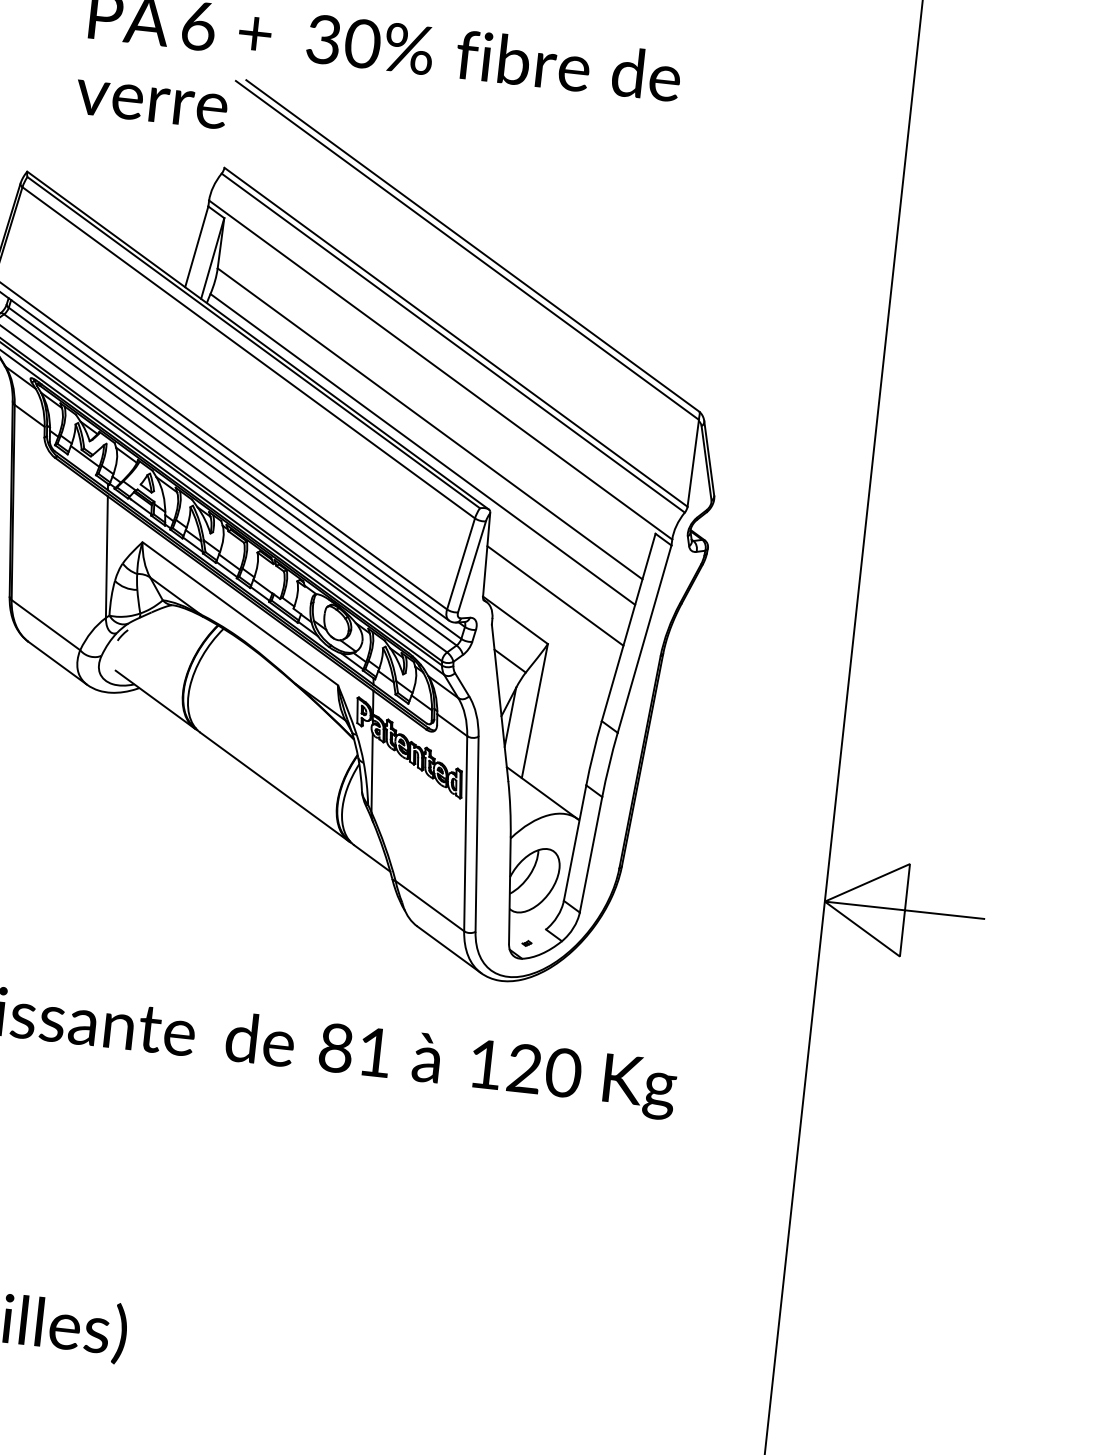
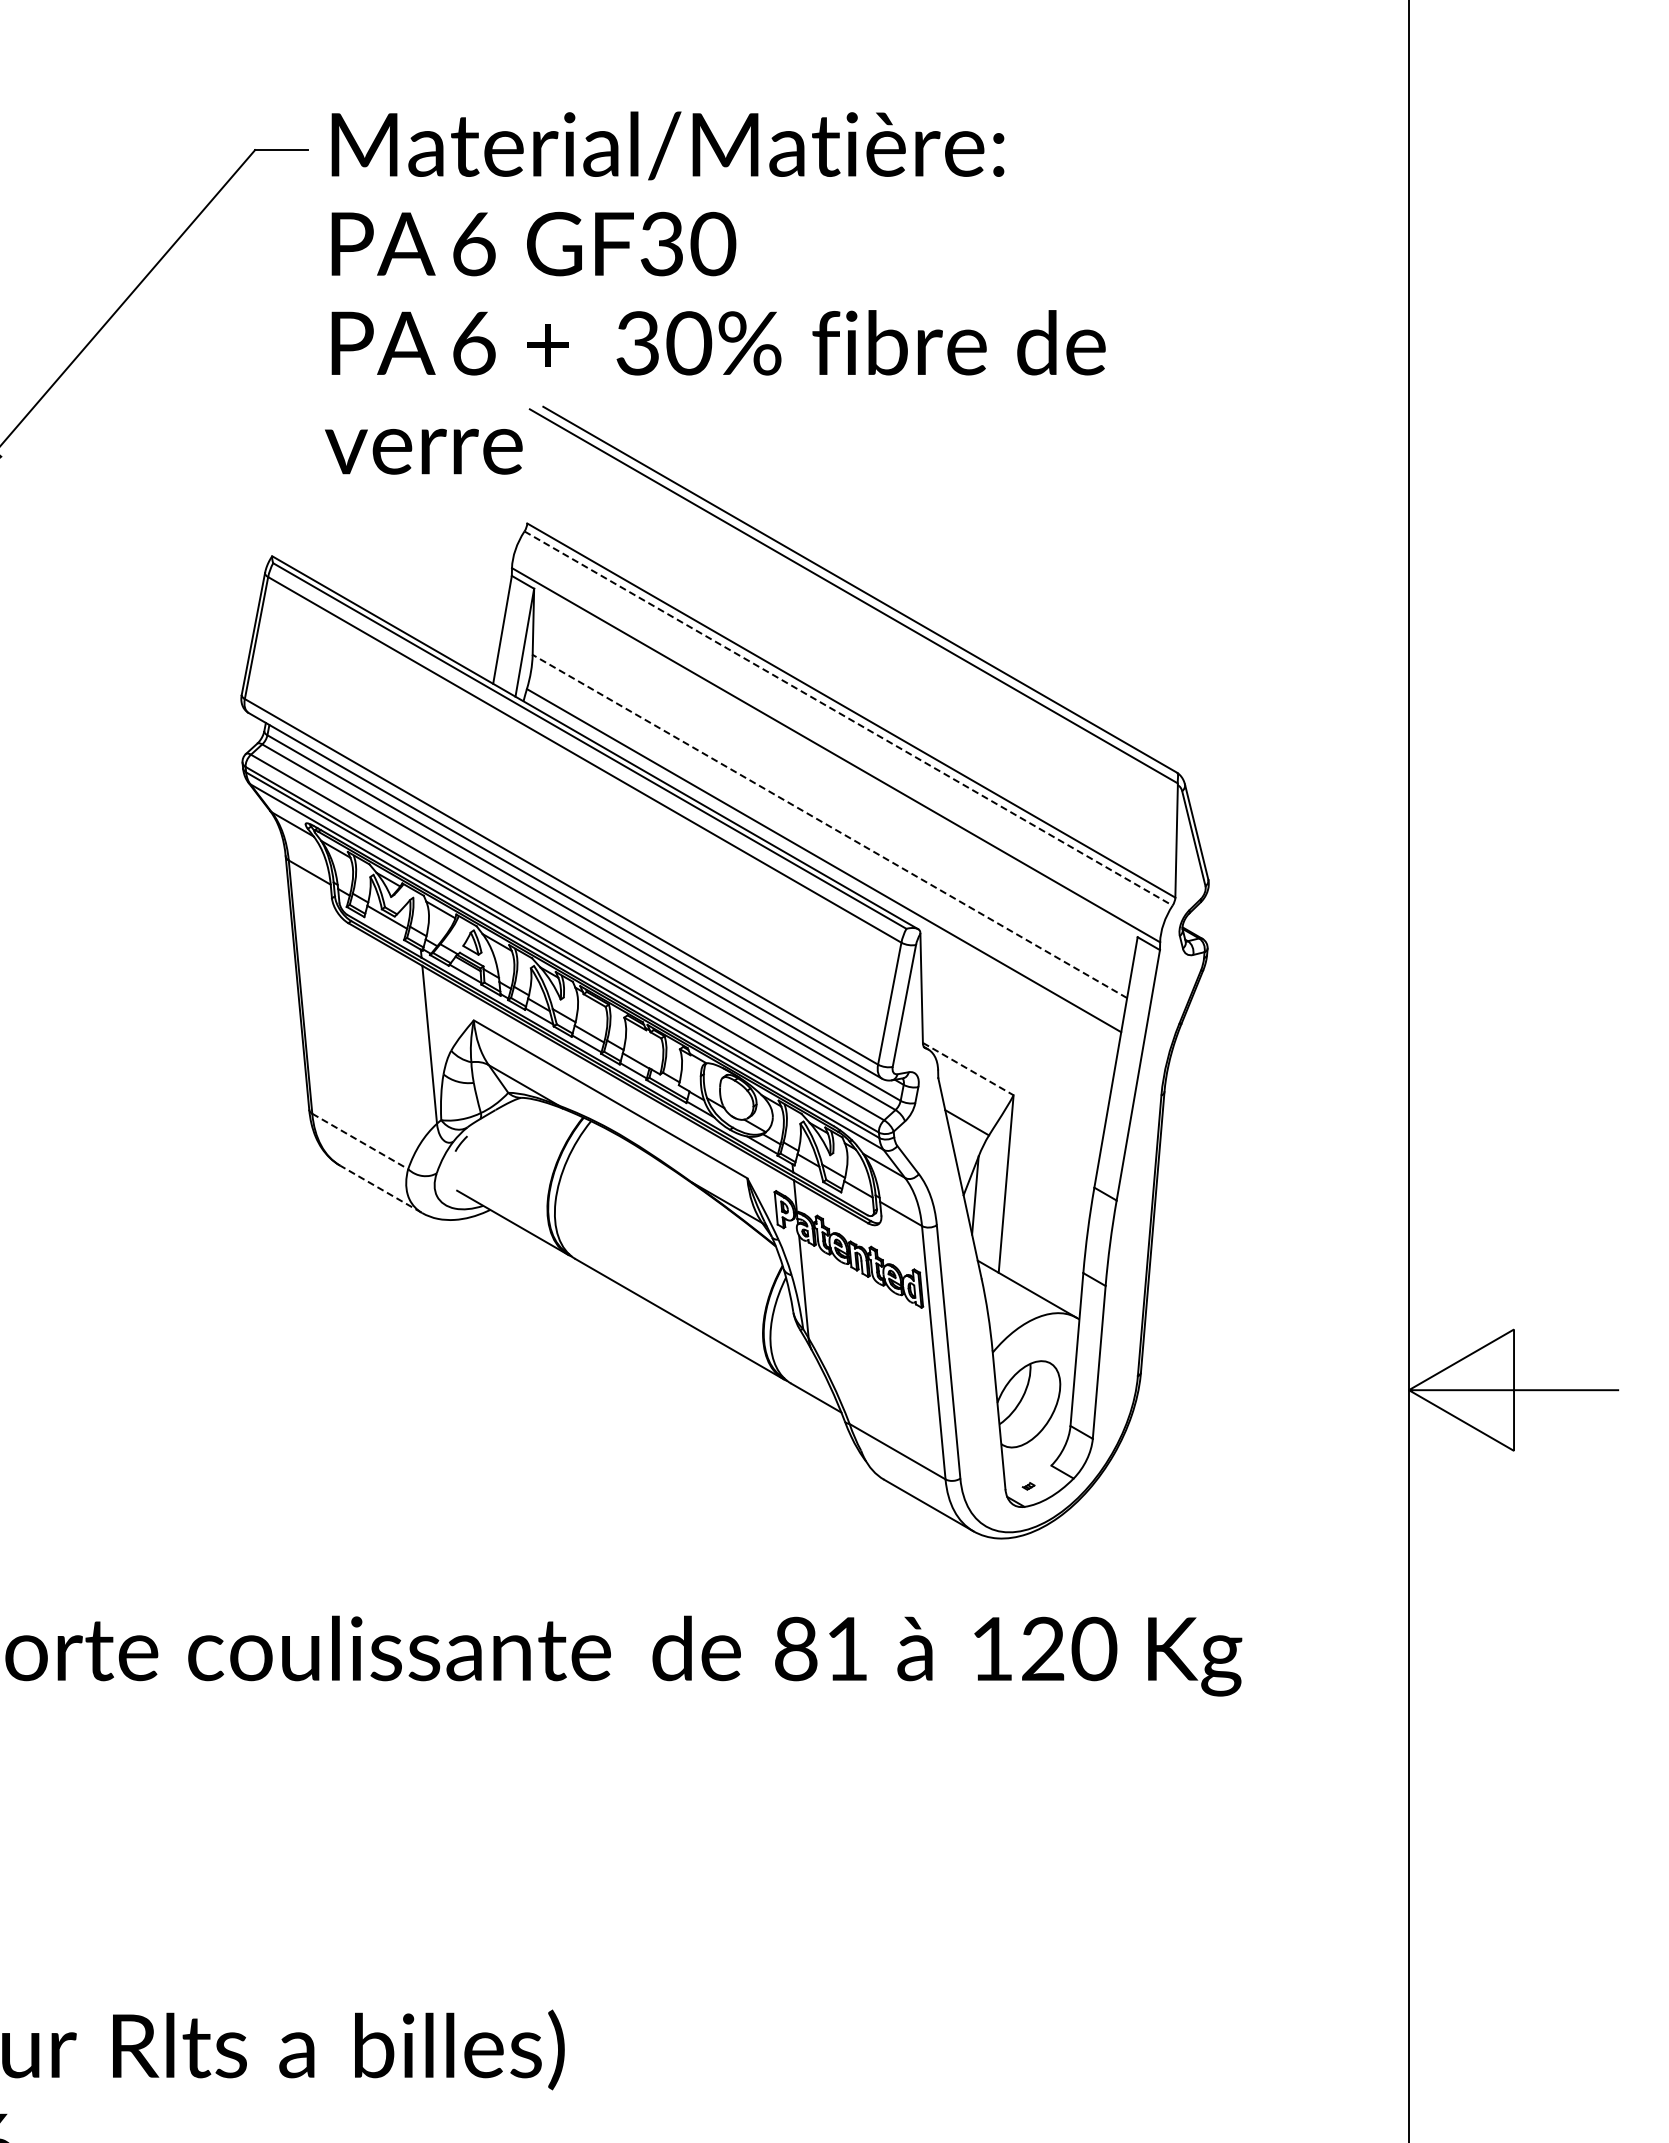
line: (453, 343) -> (849, 718), solid -> dashed
line: (429, 423) -> (829, 826), solid -> dashed
line: (555, 595) -> (1016, 1031), removed
line: (515, 620) -> (968, 1069), solid -> dashed
line: (46, 625) -> (360, 1141), solid -> dashed
line: (57, 662) -> (380, 1188), solid -> dashed

